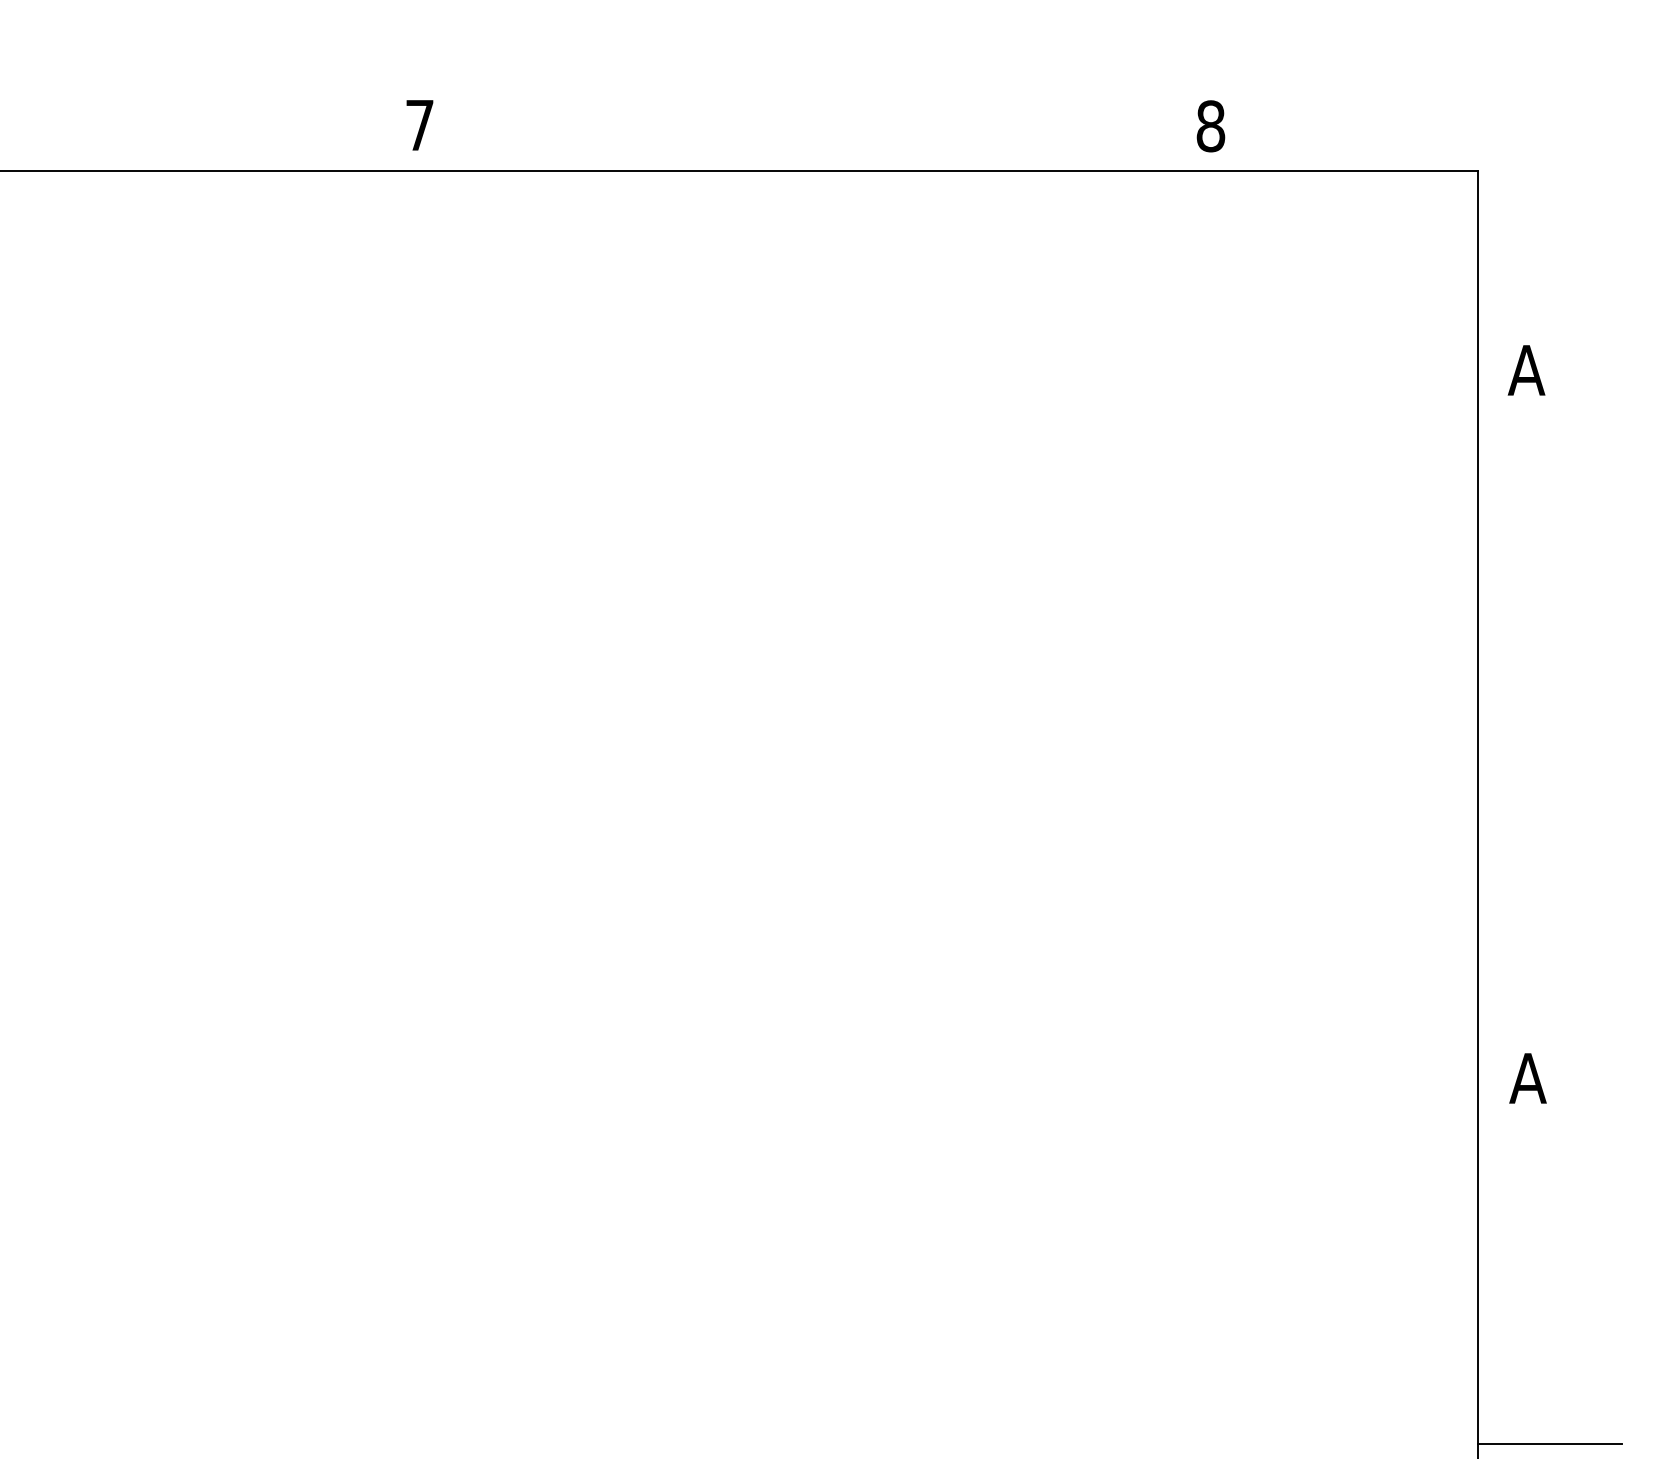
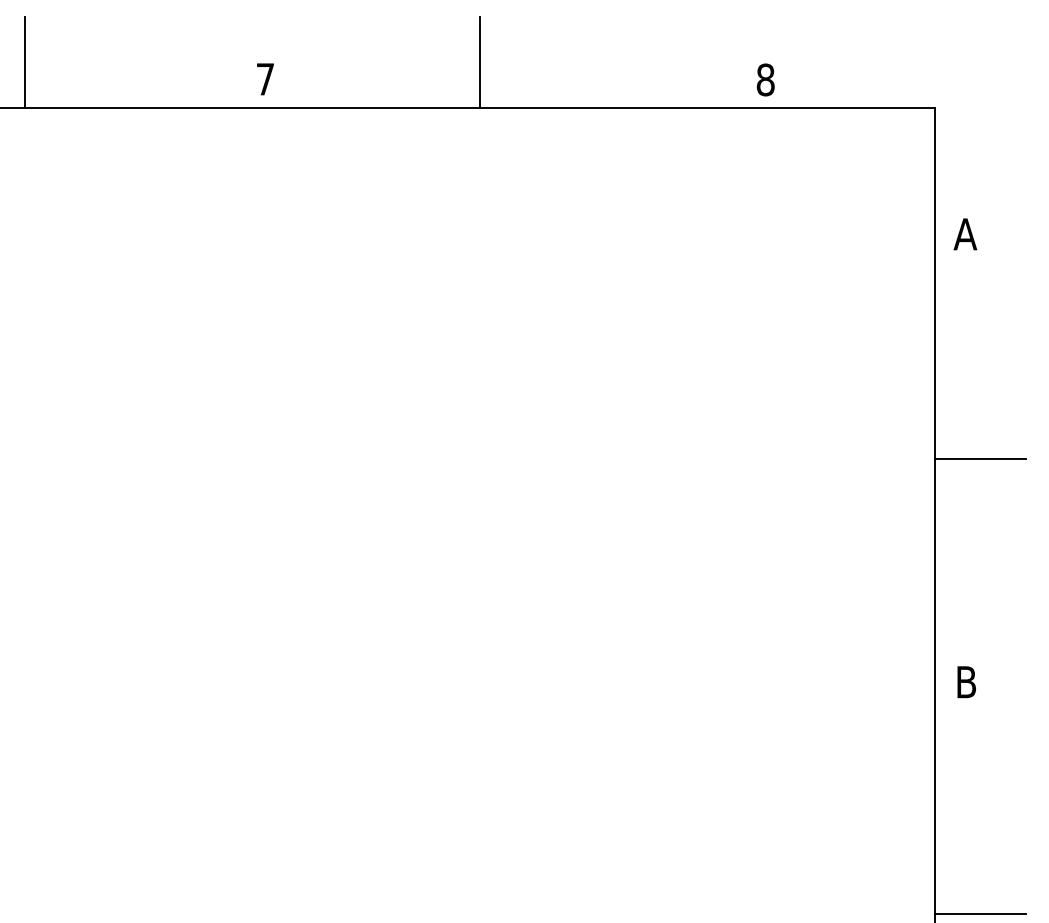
line: (38, 98) -> (24, 62), added
line: (758, 98) -> (479, 62), added
line: (1548, 724) -> (979, 458), added
text: (1528, 1078) -> (966, 682), A -> B

